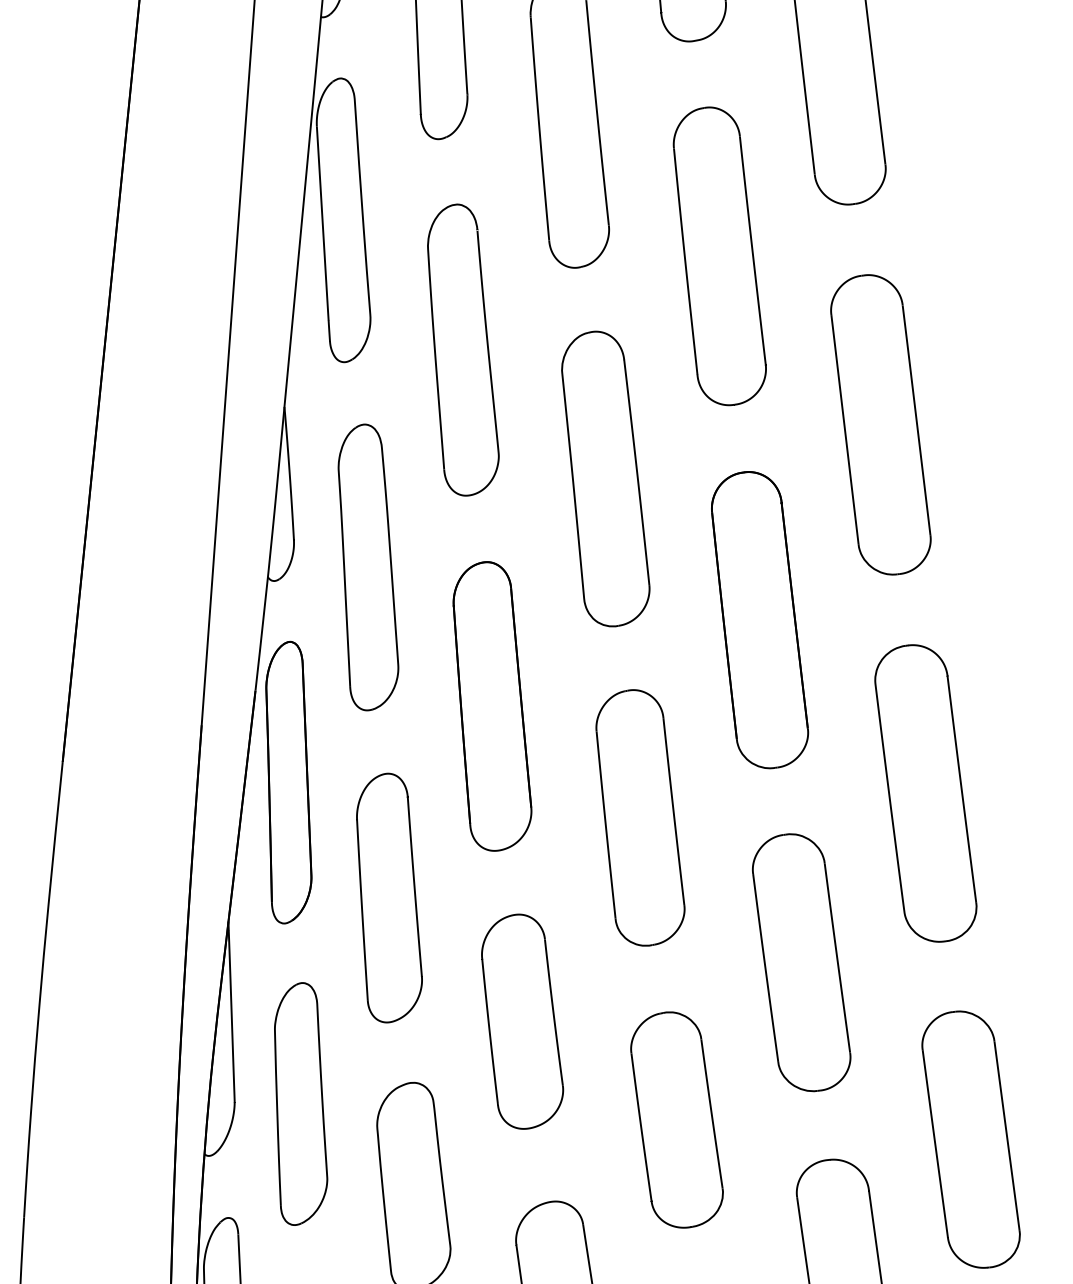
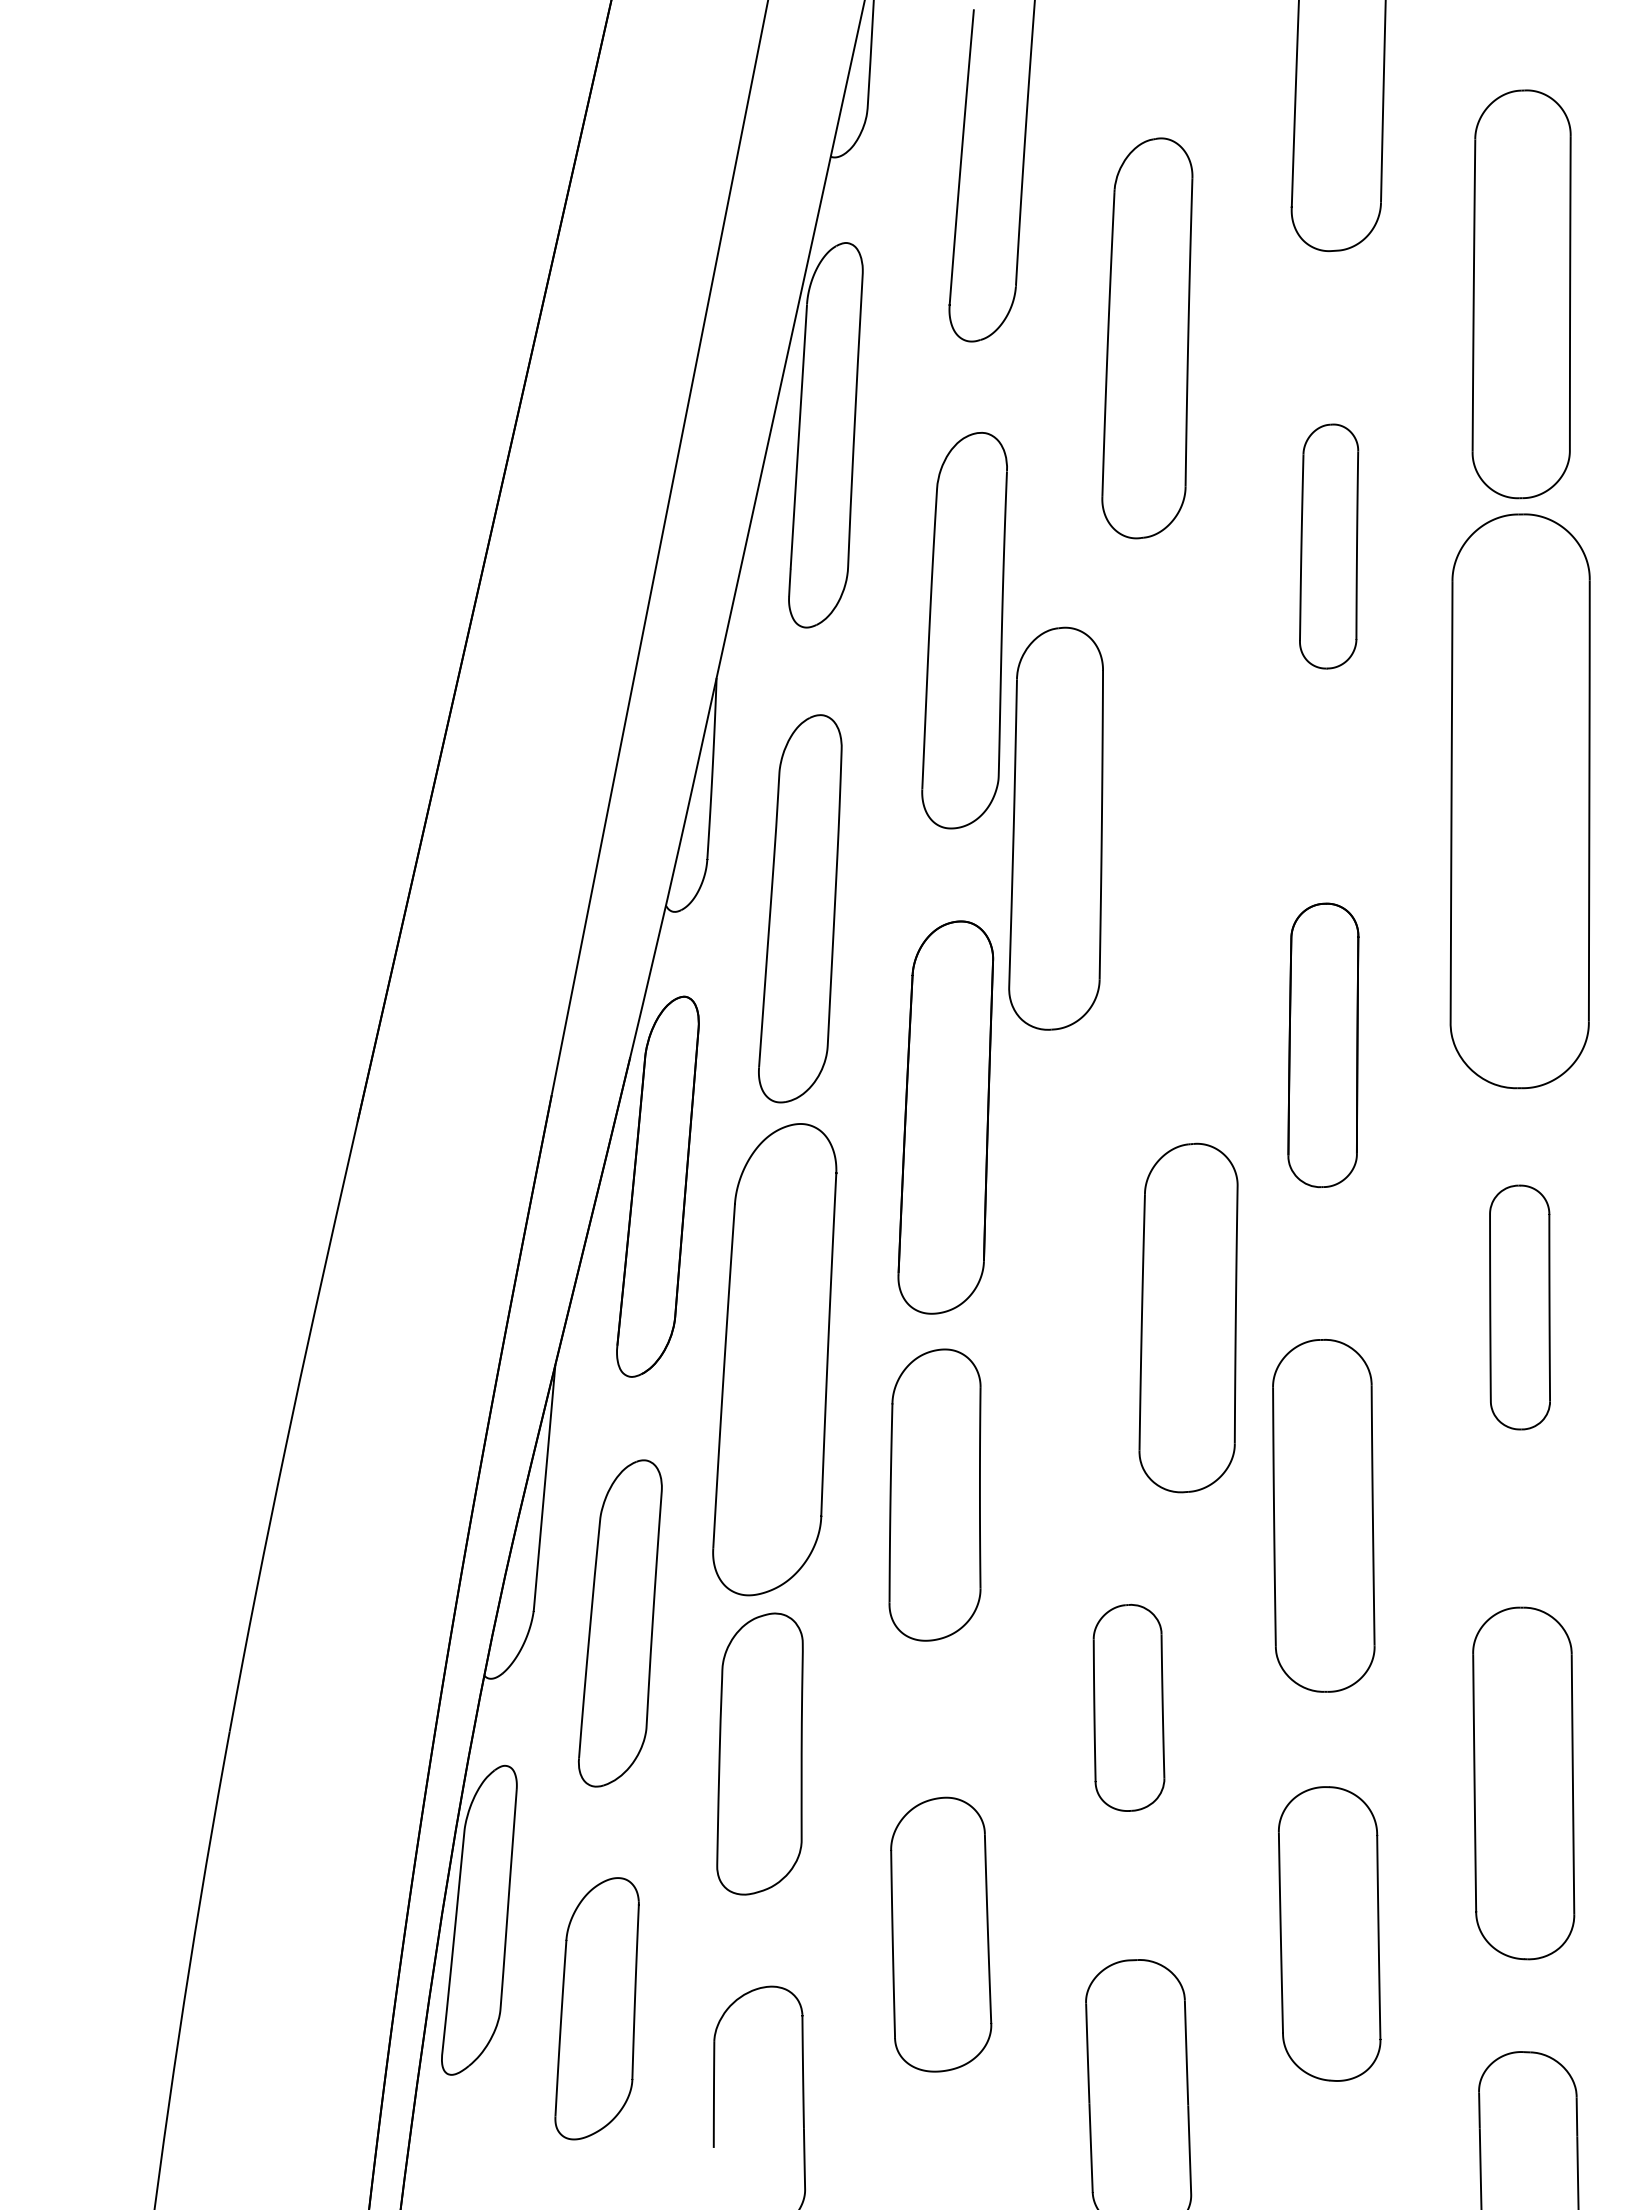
part: (718, 256) -> (1328, 546), size x0.6
part: (880, 425) -> (1519, 801), size x1.4
part: (603, 478) -> (1055, 828), moved
part: (759, 620) -> (1323, 1045), size x0.7
part: (925, 793) -> (1519, 1307), size x0.6
part: (639, 817) -> (1188, 1317), moved
part: (387, 898) -> (774, 1359), size x1.4
part: (520, 1021) -> (934, 1494), moved
part: (676, 1119) -> (1128, 1707), size x0.7

